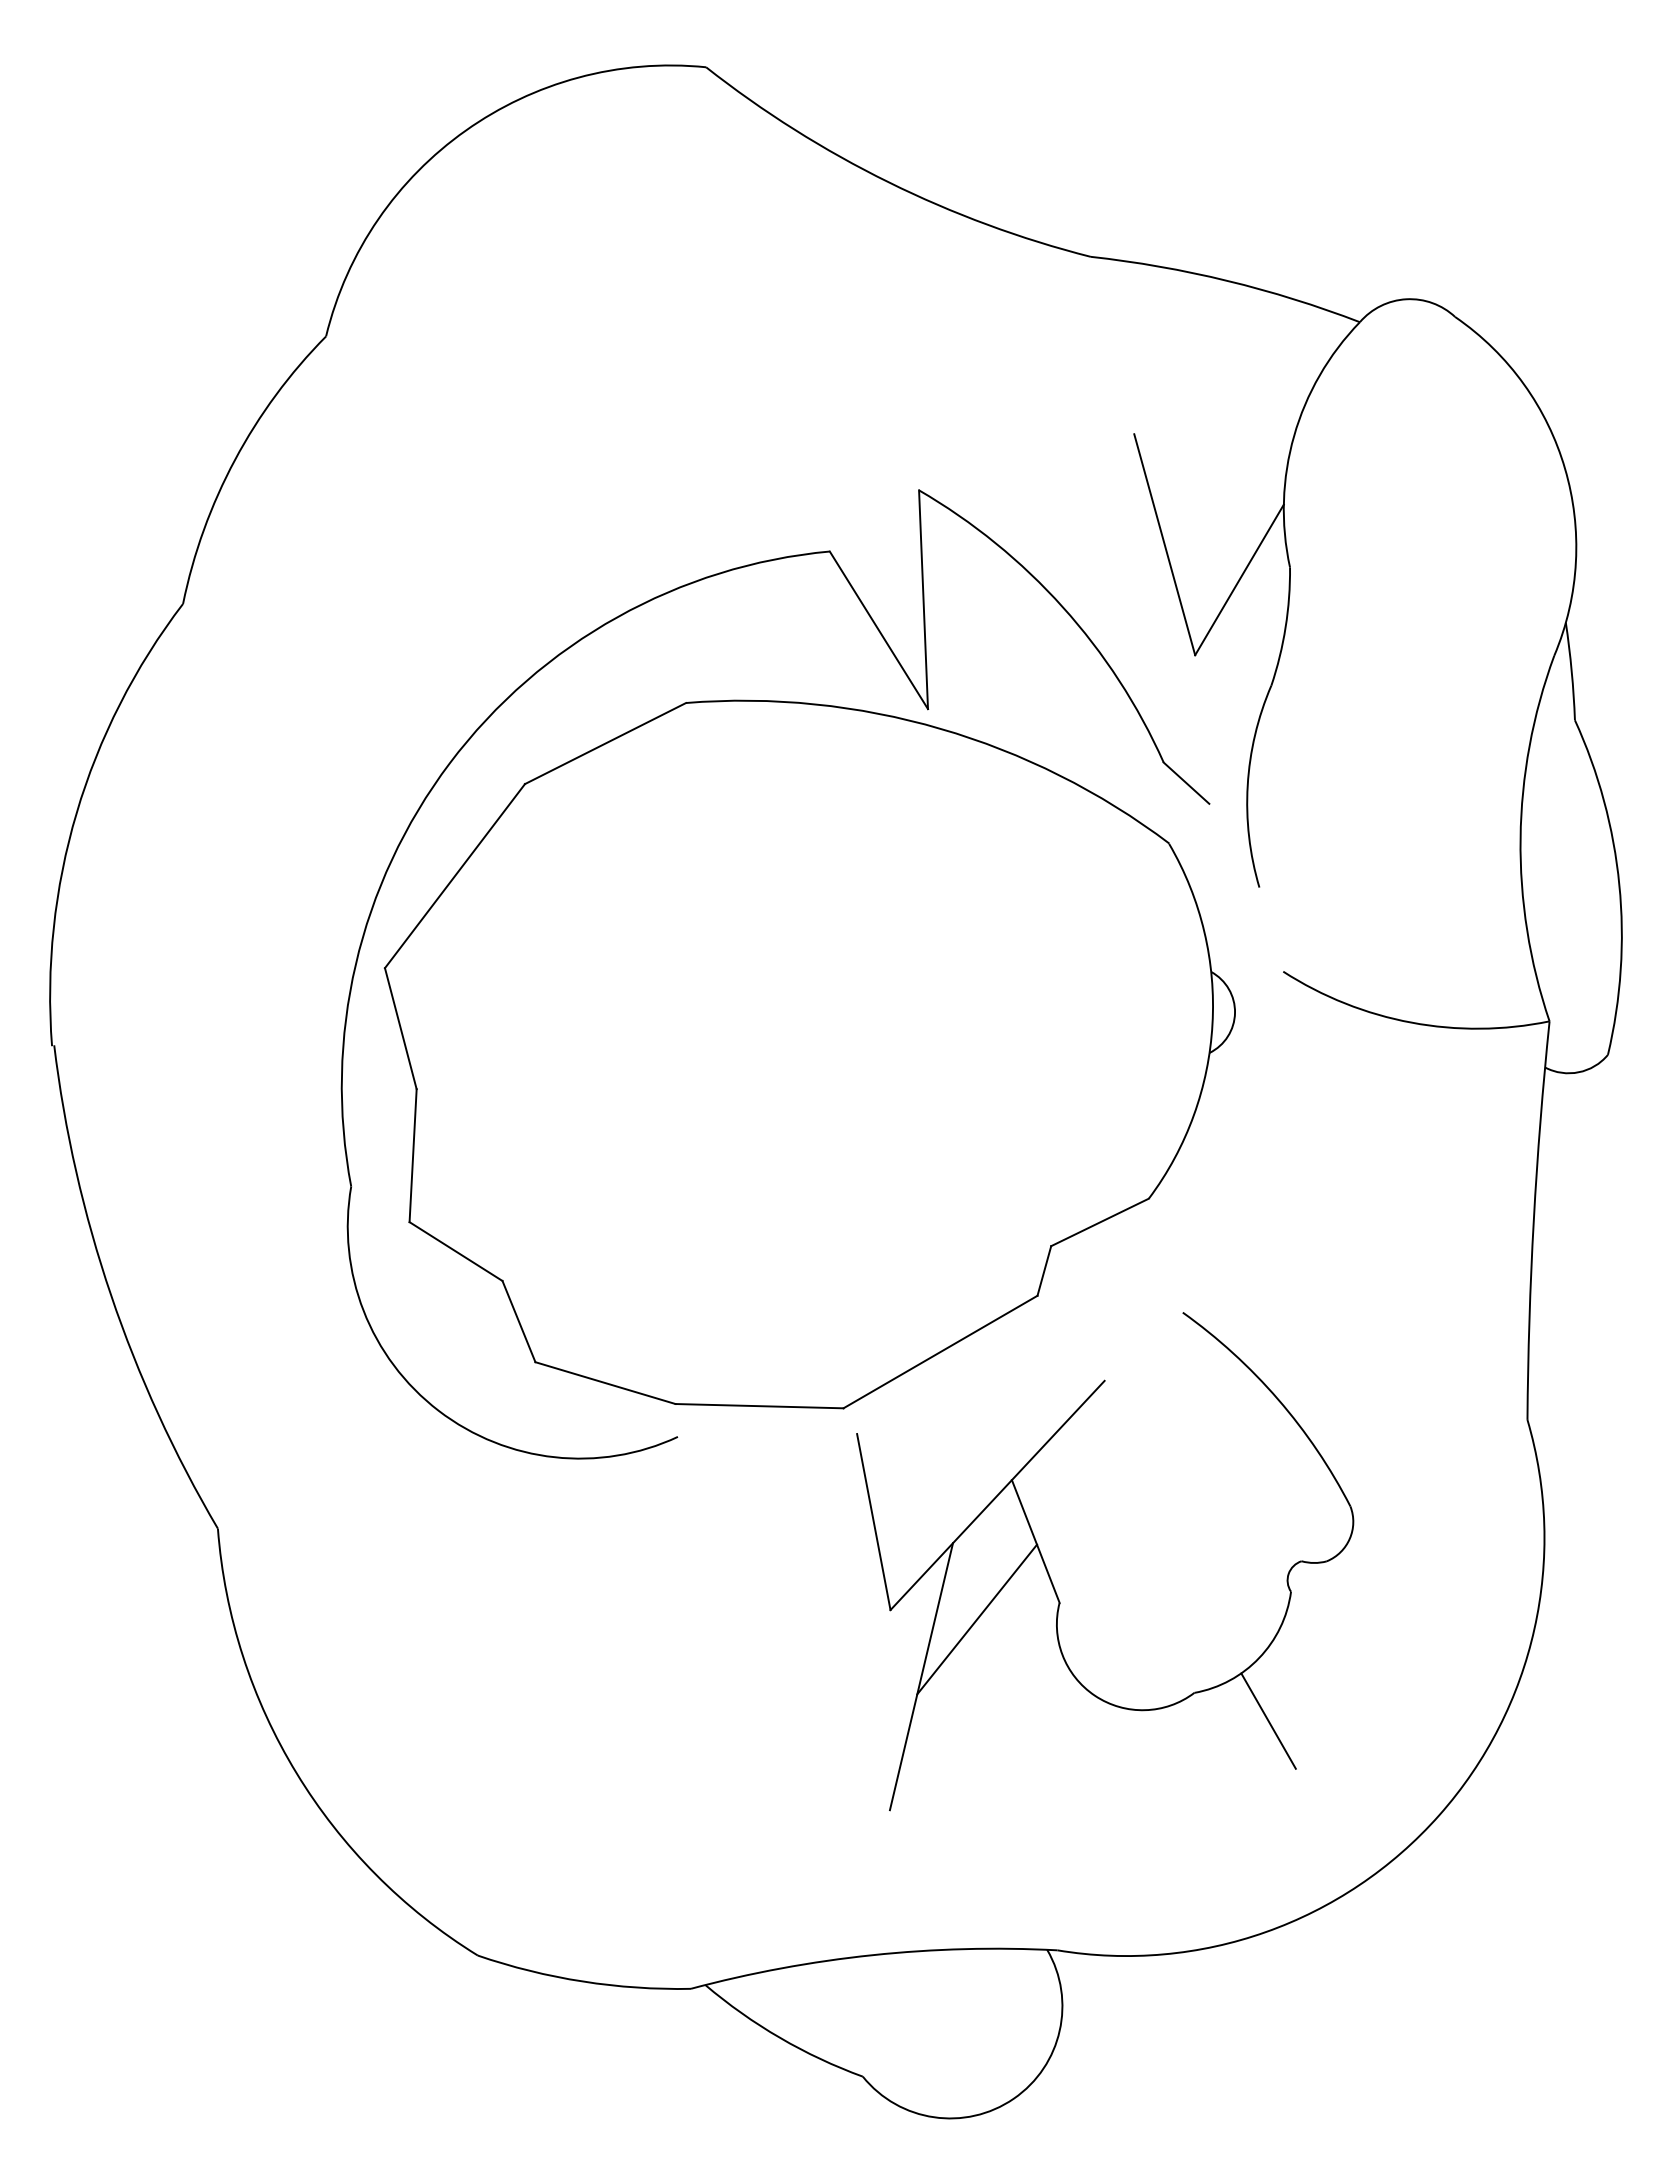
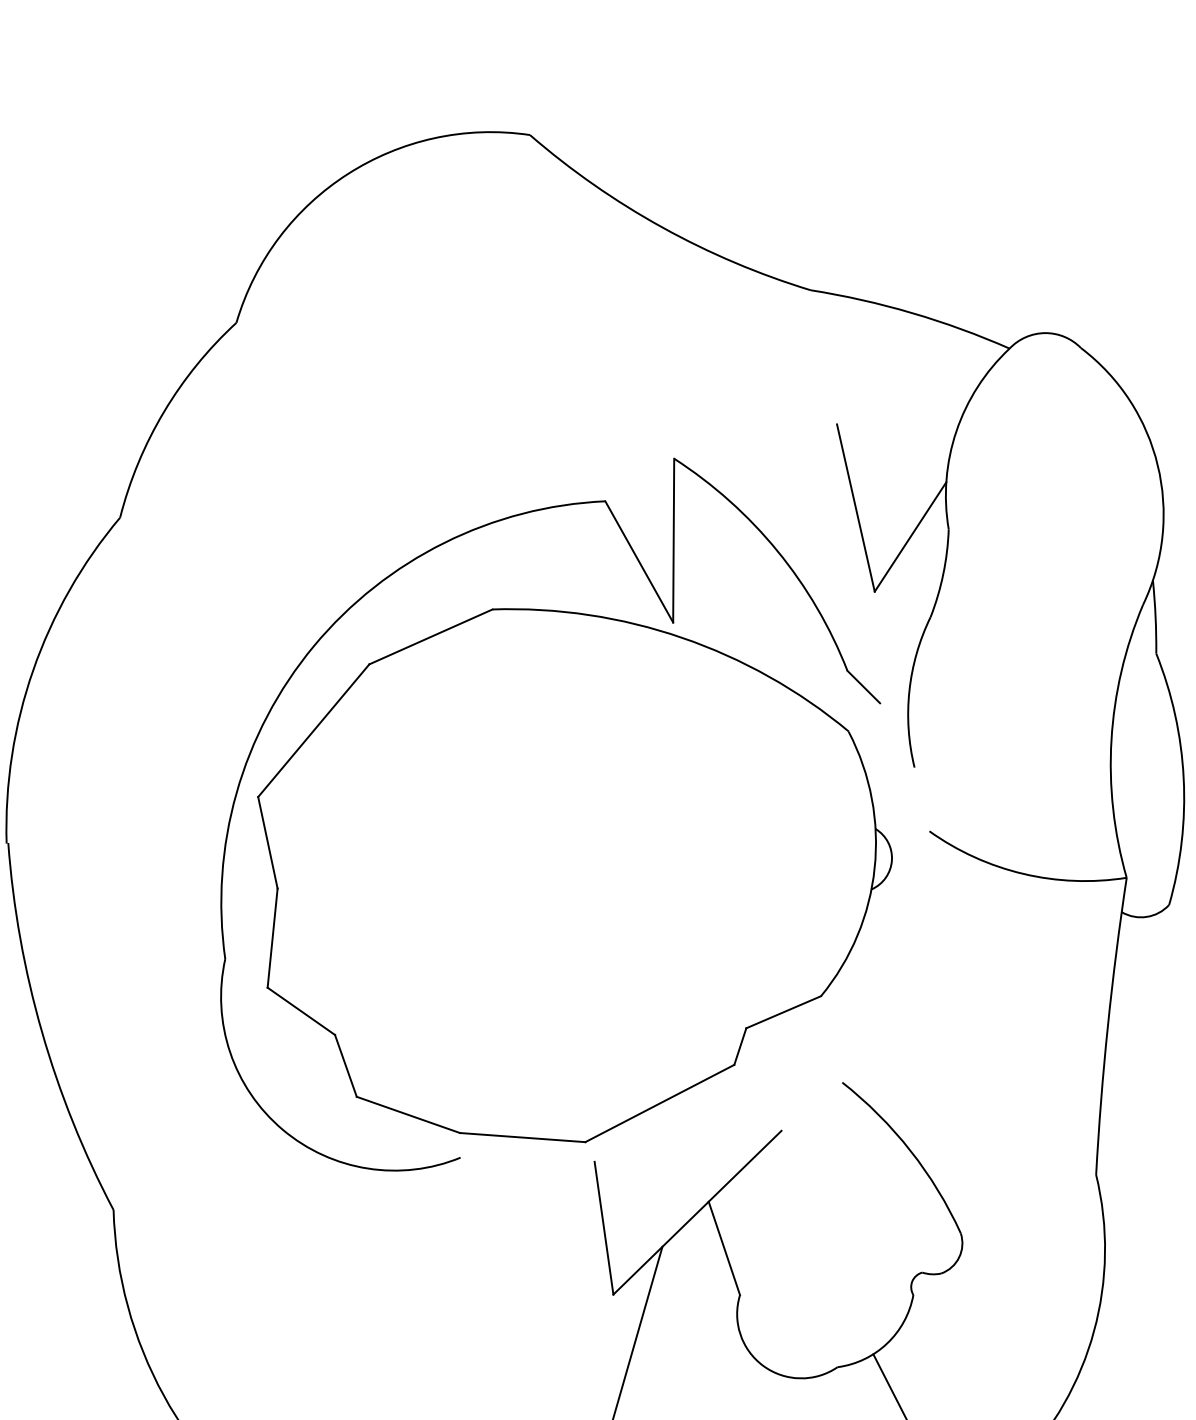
line: (977, 1619) -> (678, 1304), removed

